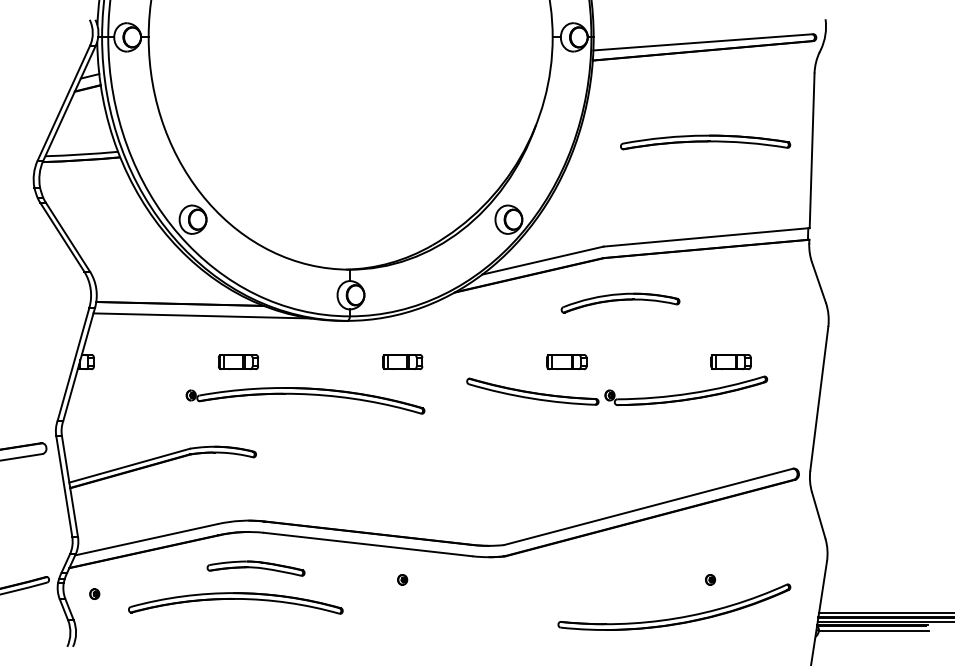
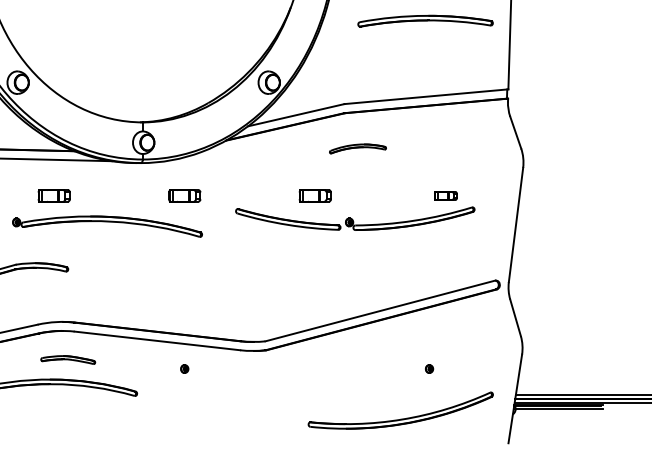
part: (620, 302) -> (357, 148), size x0.6
part: (730, 362) -> (445, 196), size x0.7
part: (255, 568) -> (67, 359), size x0.7
part: (674, 617) -> (400, 418), moved

